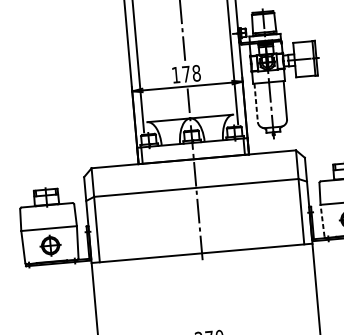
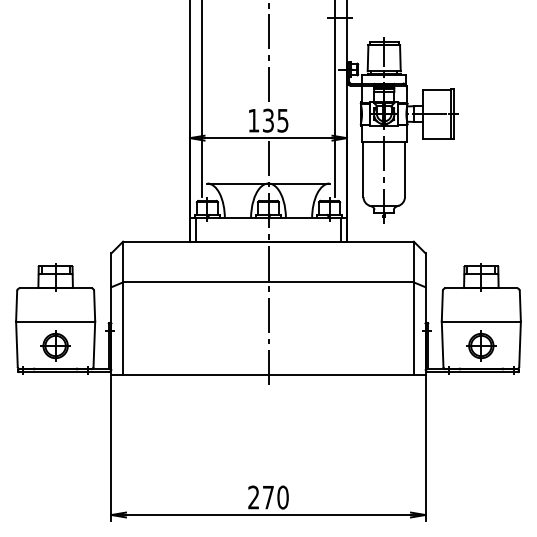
text: (191, 73) -> (275, 120), 178 -> 135
line: (256, 103) -> (363, 170), dashed -> solid
line: (322, 220) -> (442, 344), dashed -> solid

